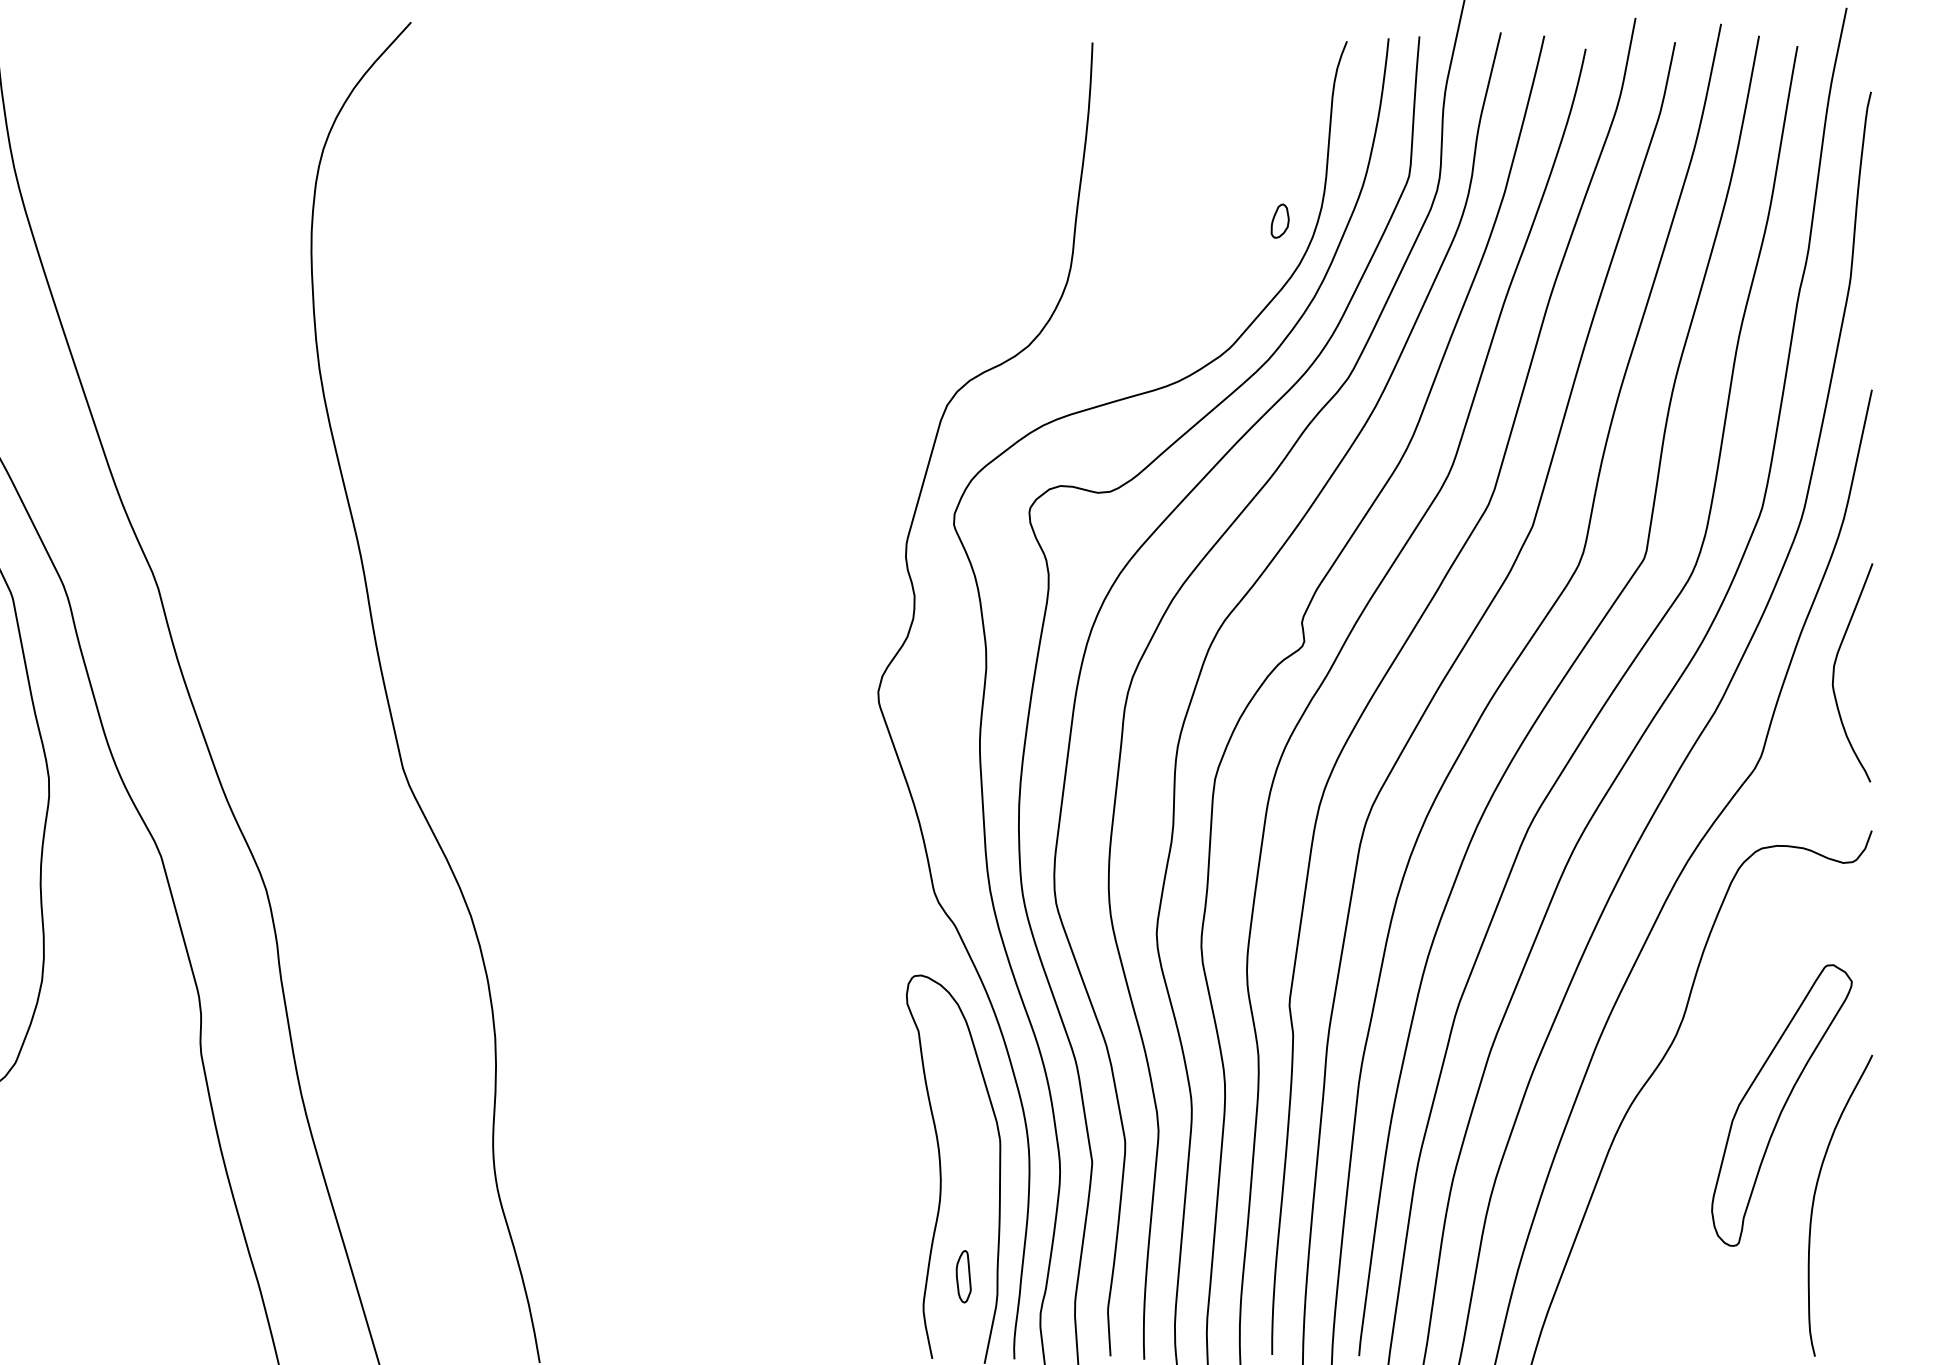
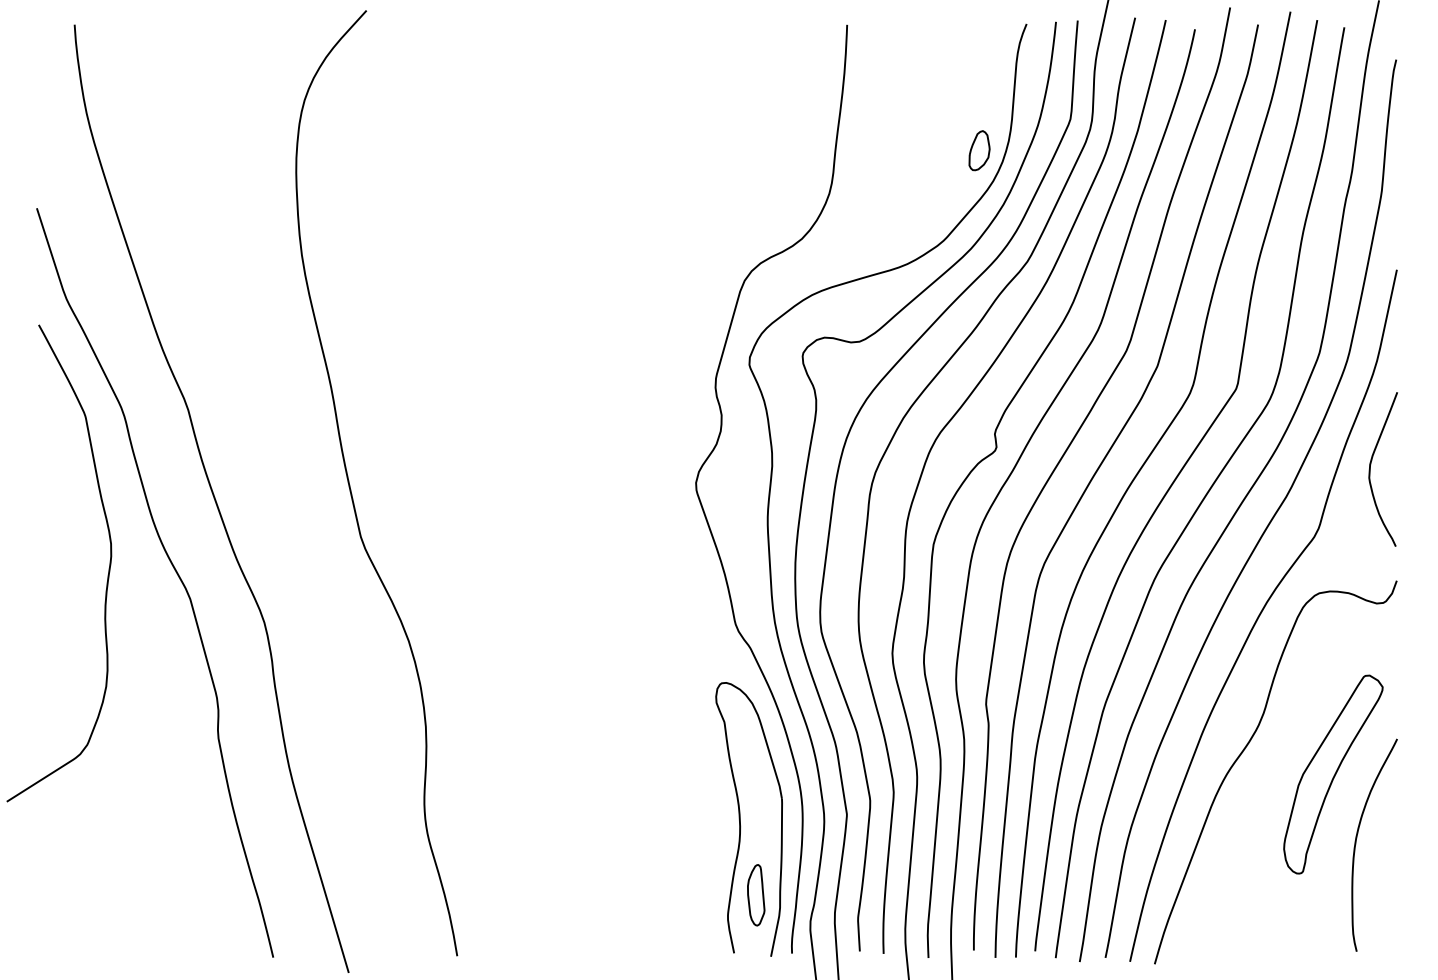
part: (1280, 220) -> (979, 150), size x1.67
part: (963, 1276) -> (756, 895), size x1.67

